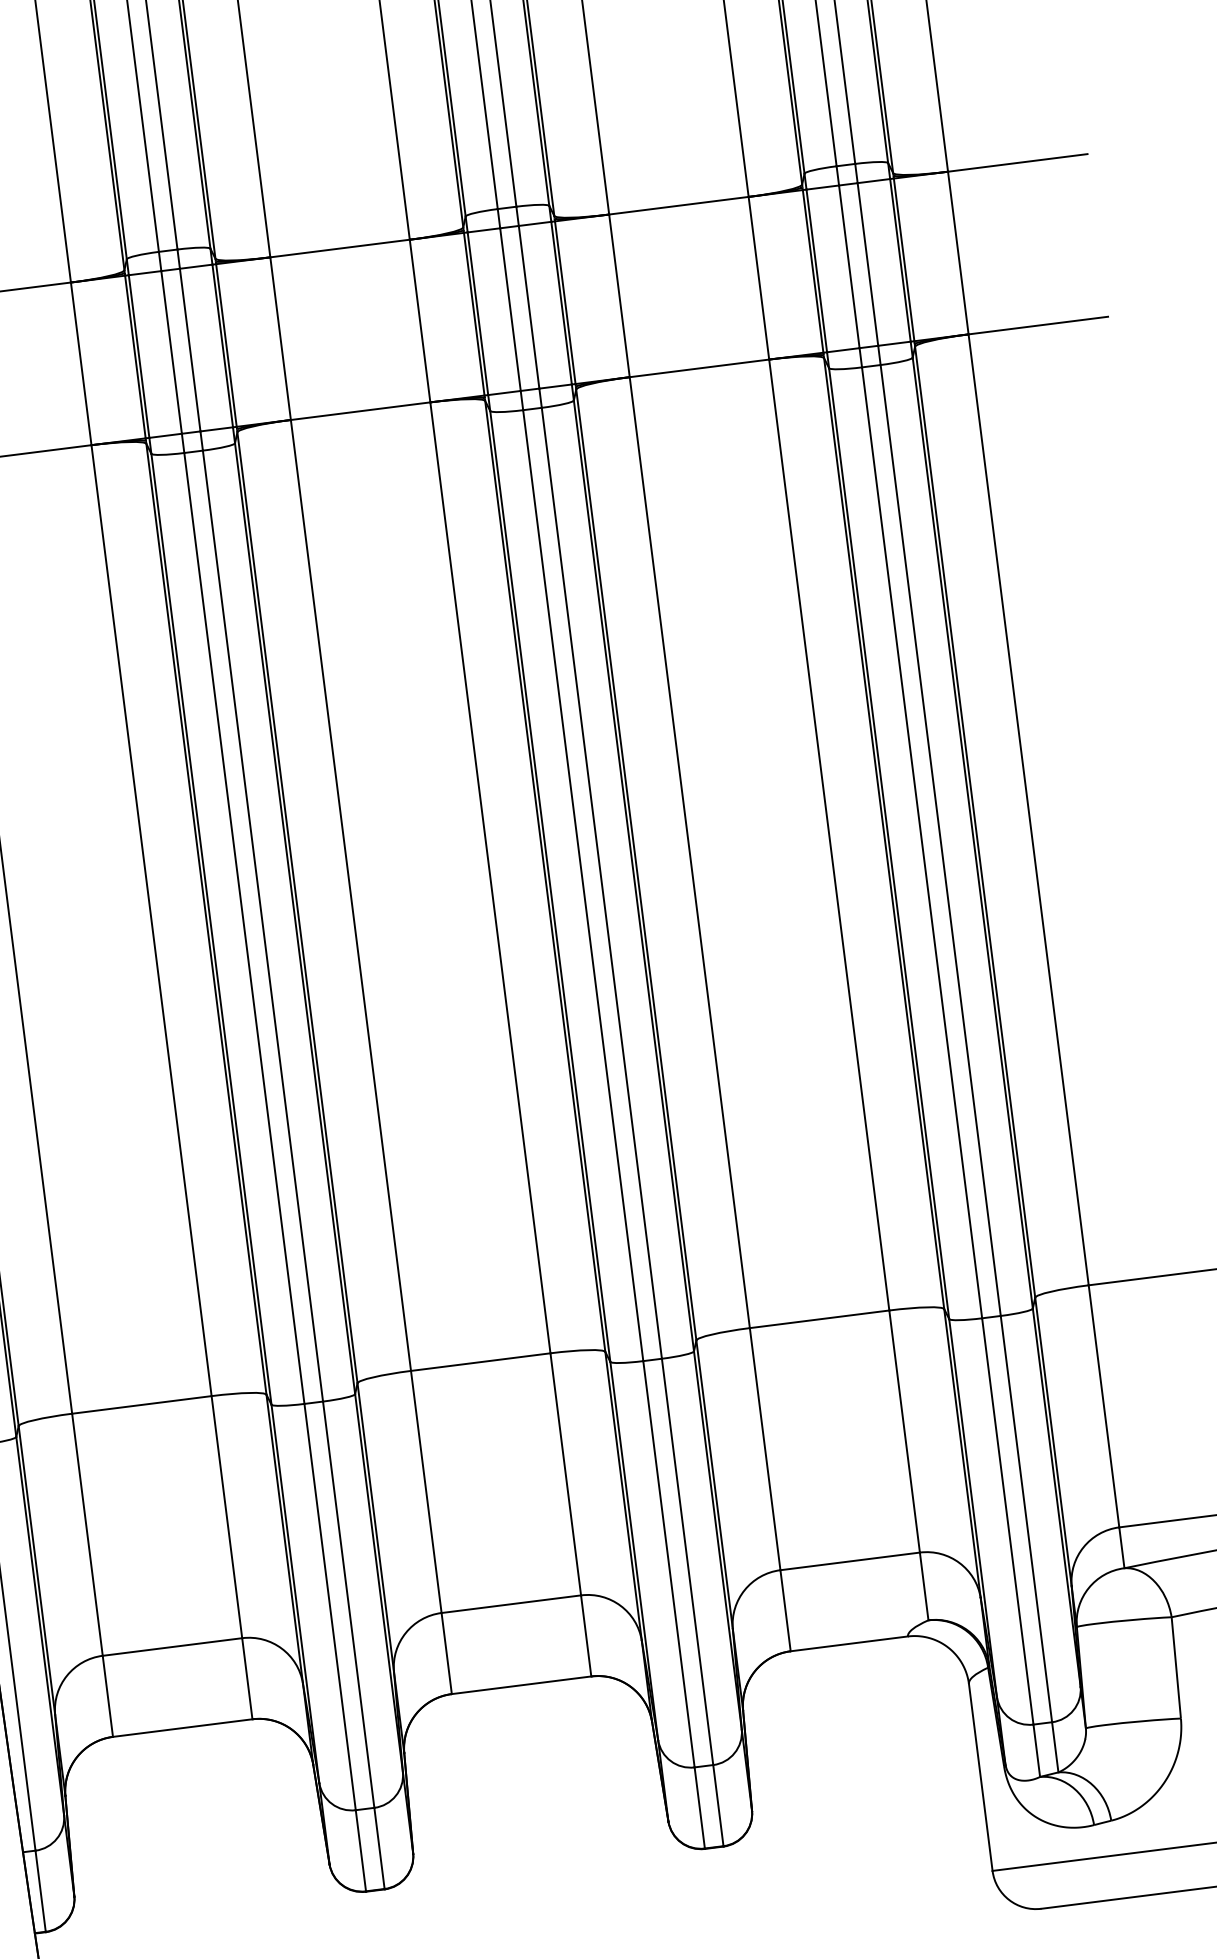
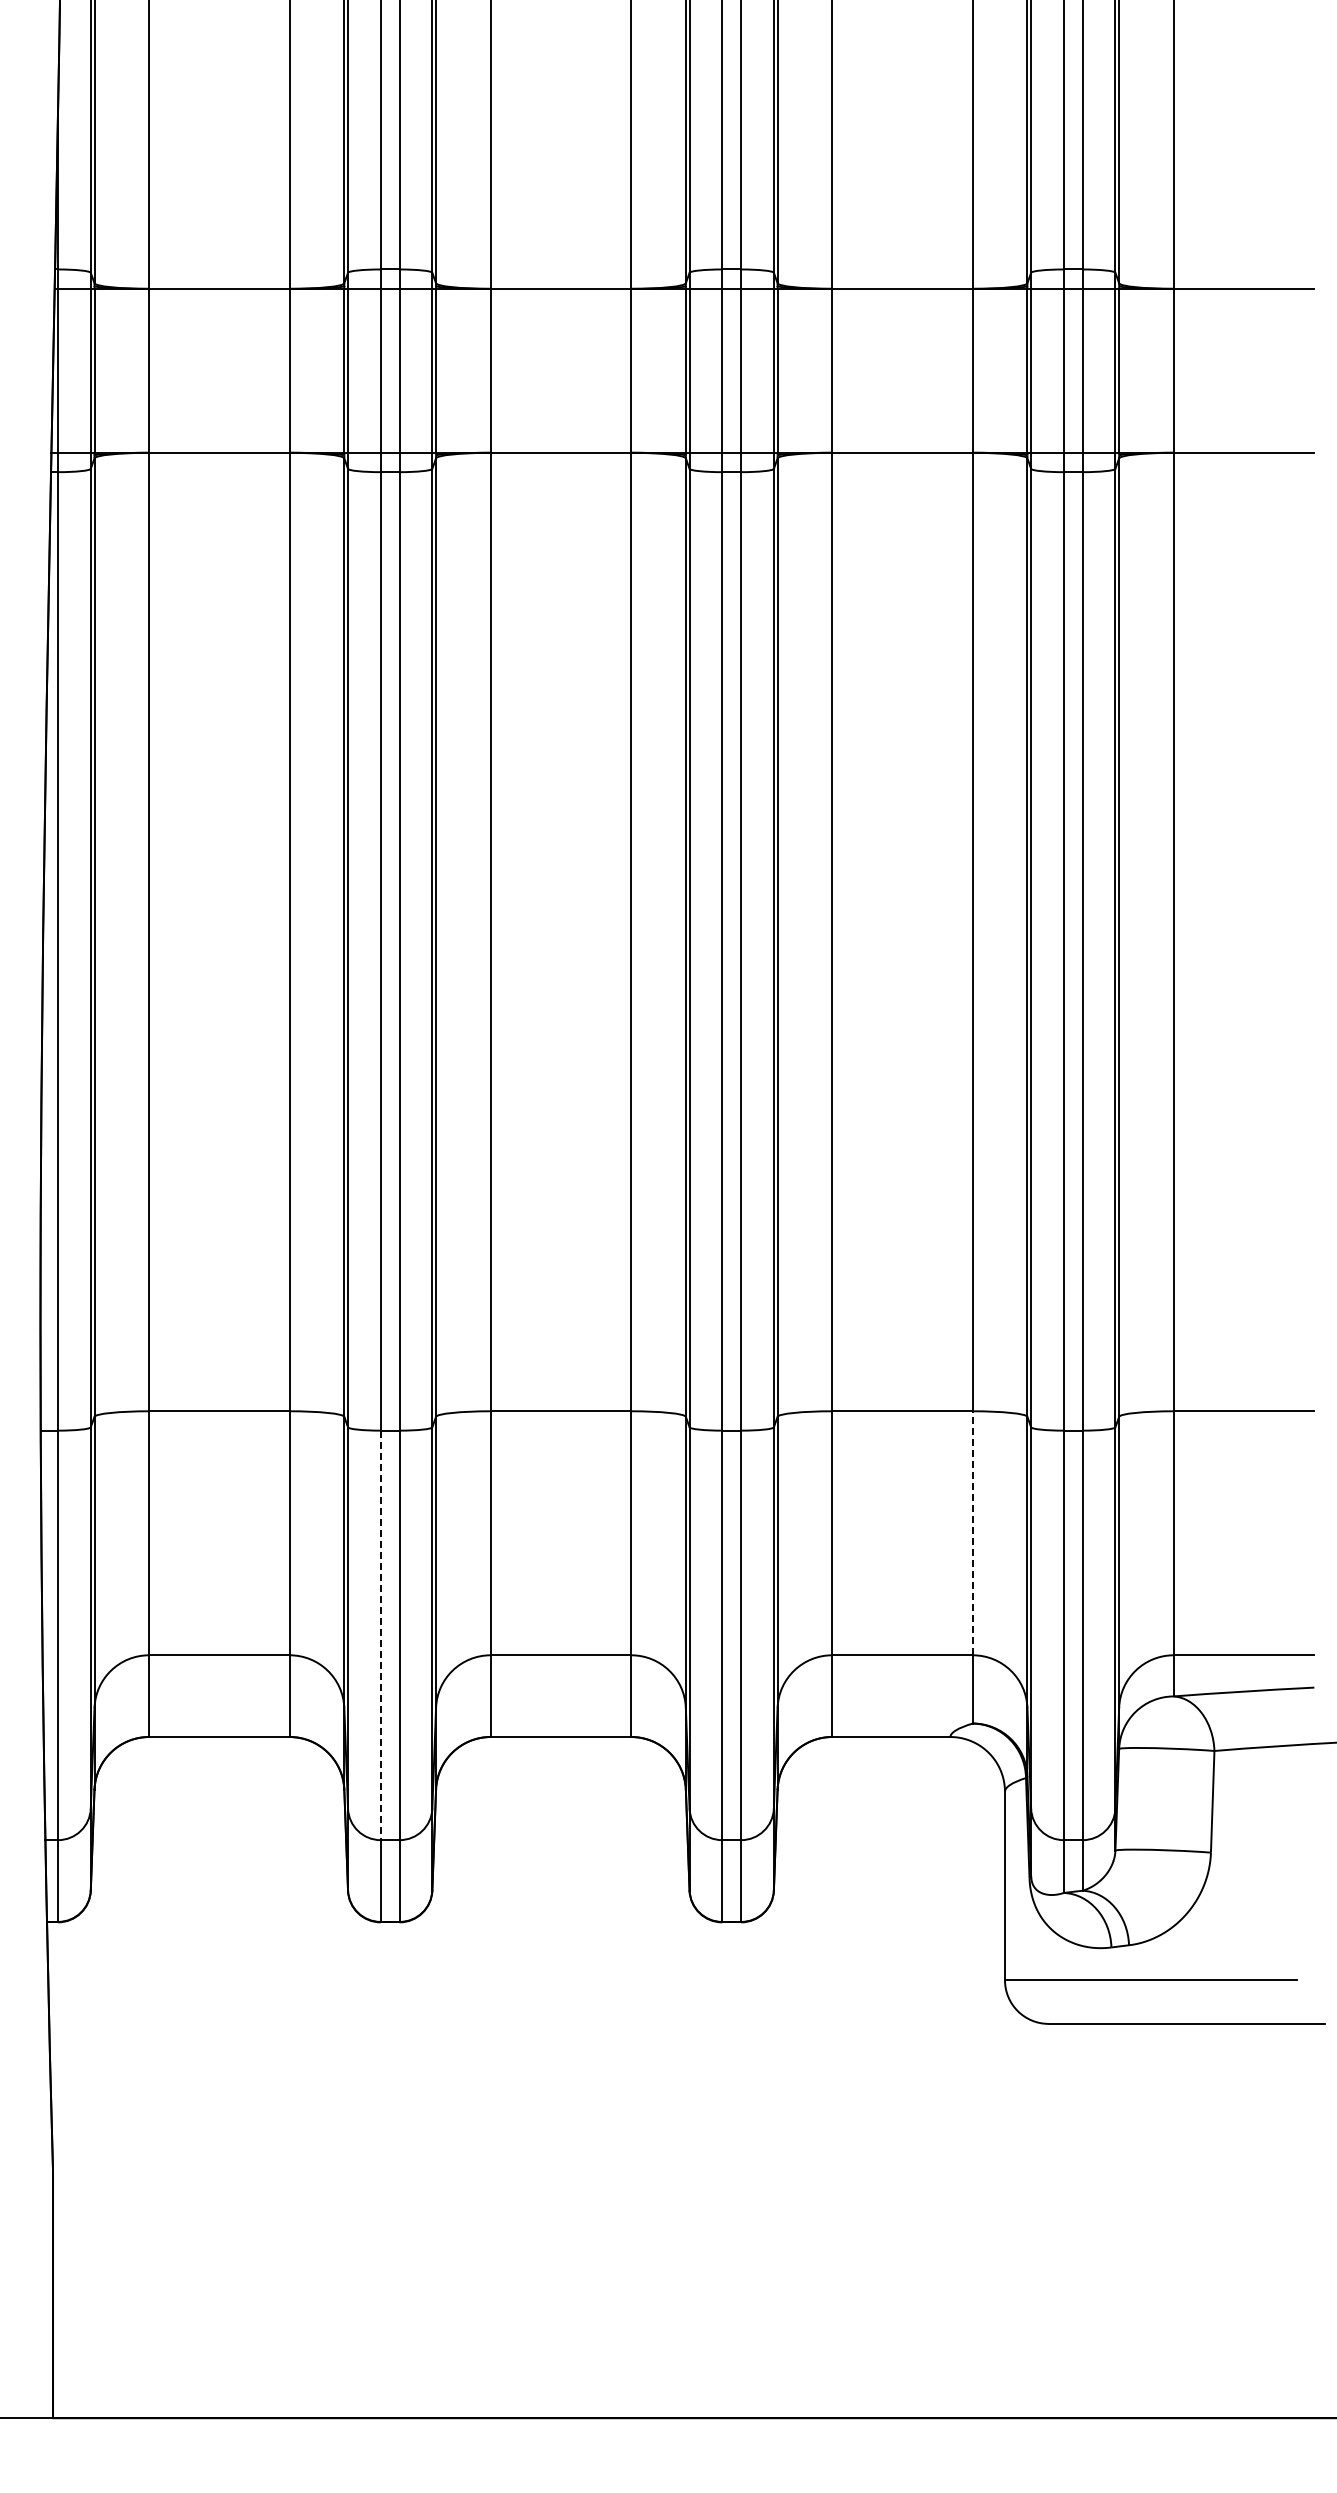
line: (904, 1430) -> (972, 1532), solid -> dashed
line: (329, 1607) -> (380, 1635), solid -> dashed

